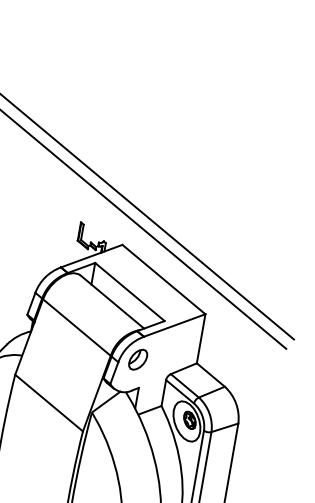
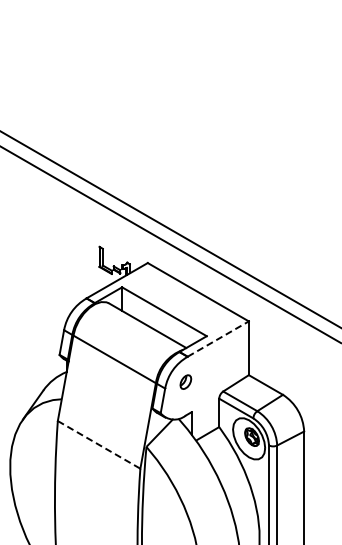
line: (174, 325) -> (218, 338), solid -> dashed
part: (138, 359) -> (185, 381), size x0.6
line: (49, 402) -> (99, 444), solid -> dashed

